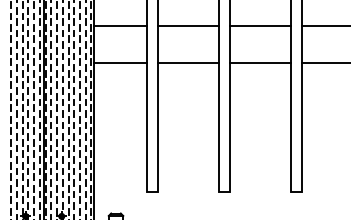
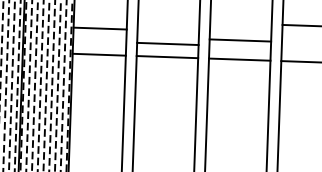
line: (119, 26) -> (99, 28), moved
line: (188, 26) -> (168, 43), moved
line: (260, 26) -> (240, 40), moved

